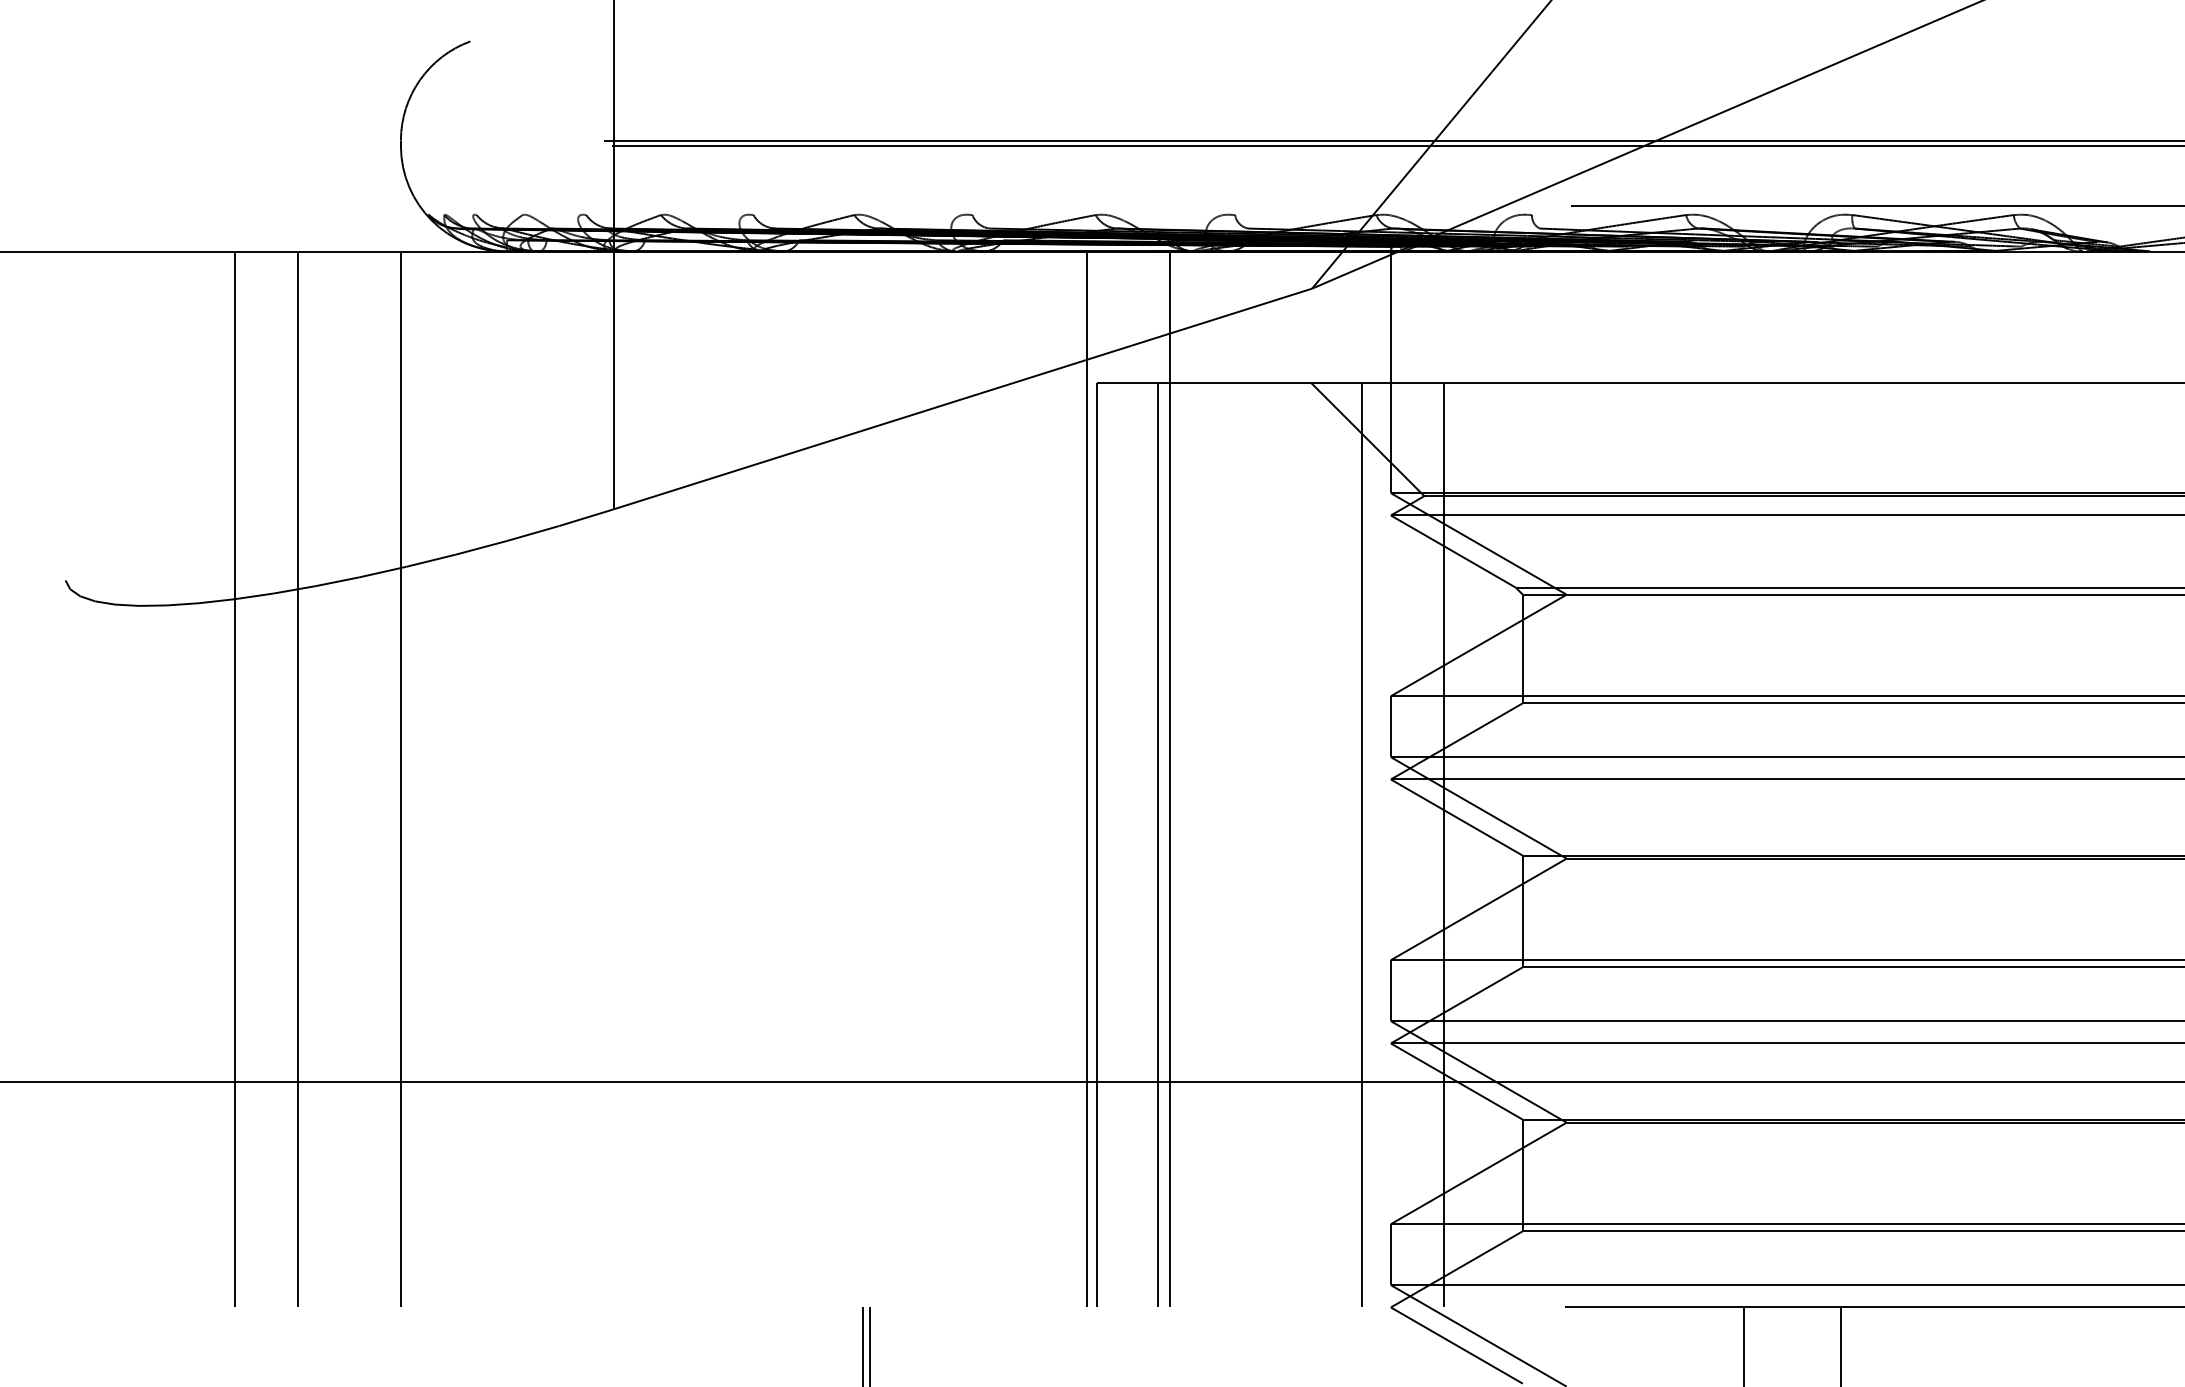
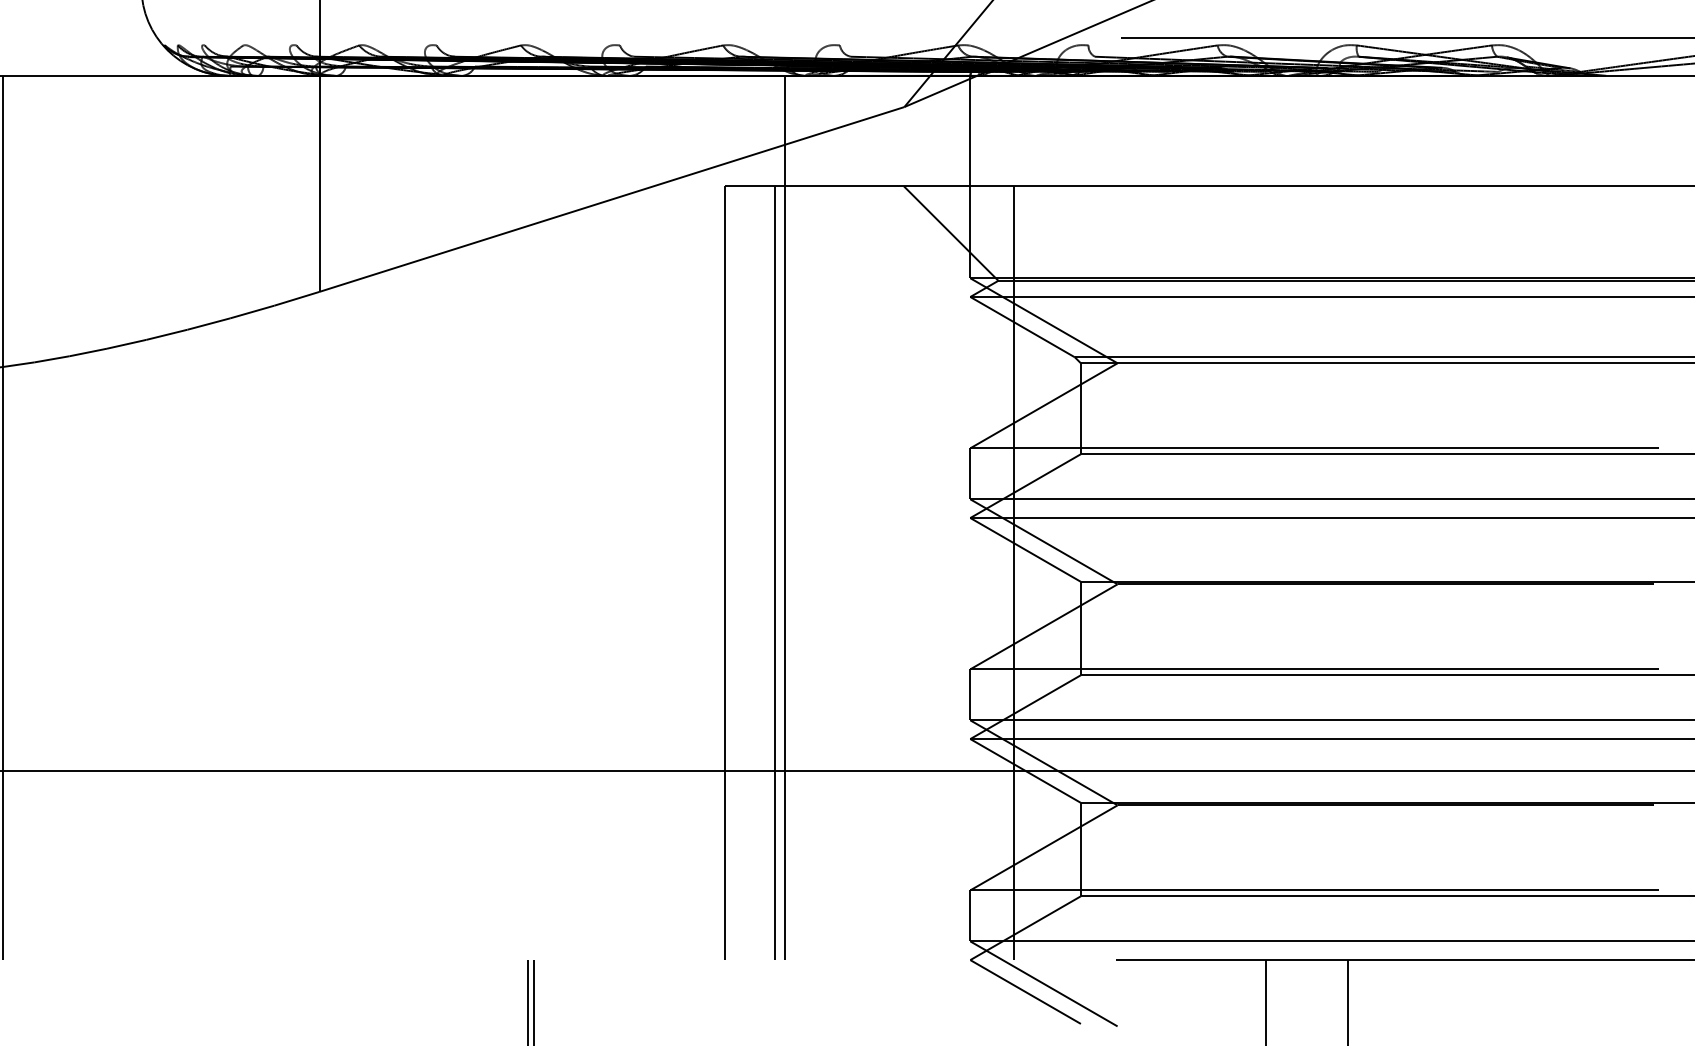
line: (298, 779) -> (55, 518), removed
line: (401, 779) -> (141, 518), removed
line: (1086, 779) -> (715, 518), removed
line: (1361, 845) -> (945, 573), removed

